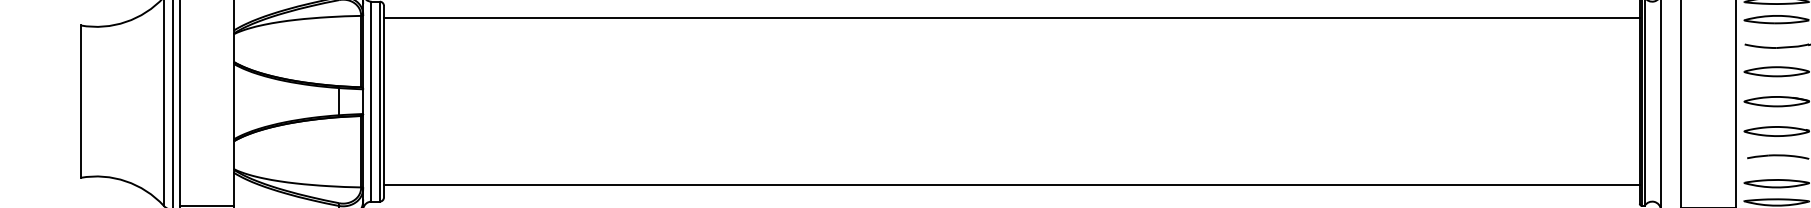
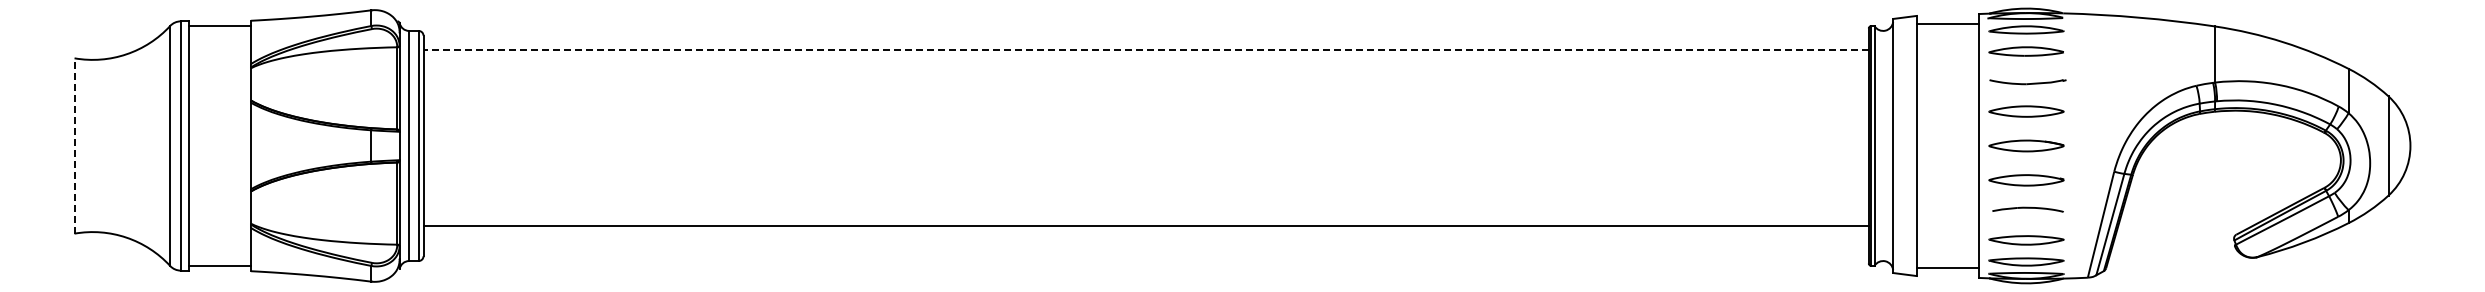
line: (1012, 18) -> (1146, 50), solid -> dashed
line: (80, 102) -> (74, 146), solid -> dashed
line: (1011, 184) -> (1145, 225), moved

